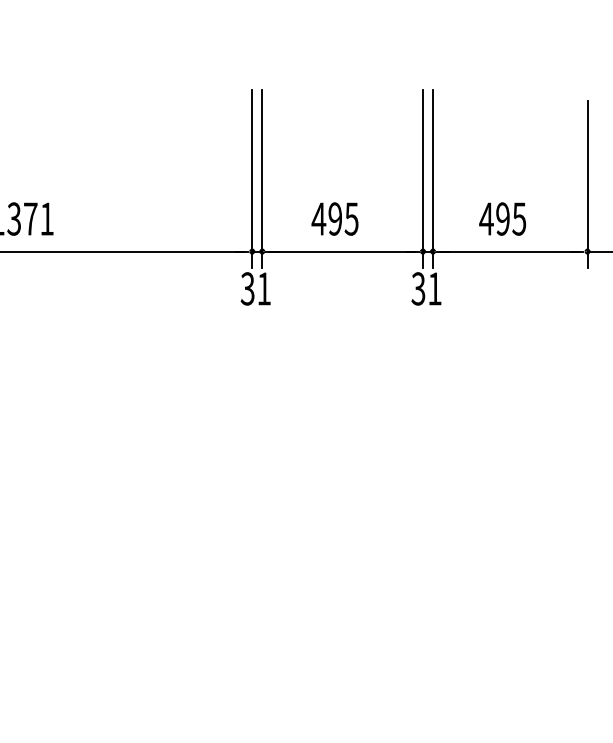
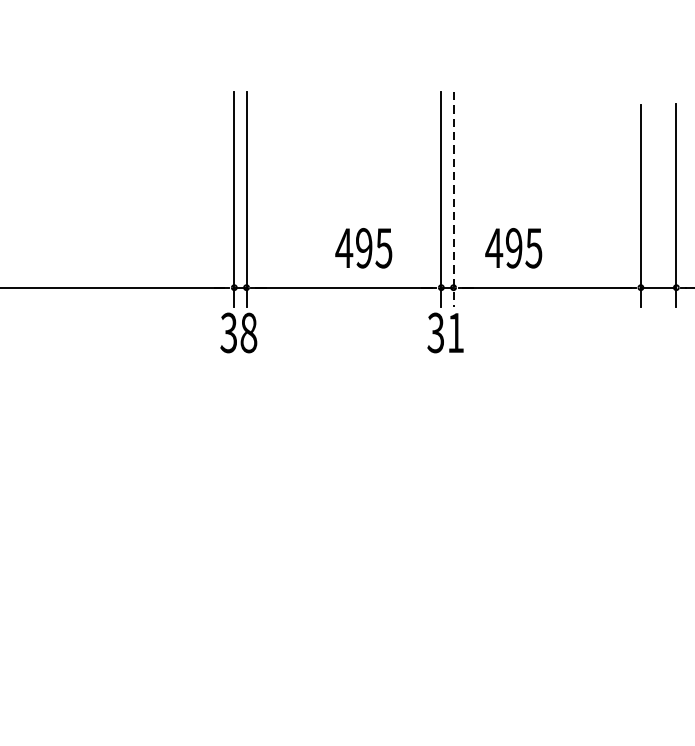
line: (433, 178) -> (454, 199), solid -> dashed
text: (334, 218) -> (363, 247), moved
text: (502, 218) -> (513, 247), moved
text: (264, 288) -> (249, 332), 31 -> 38

